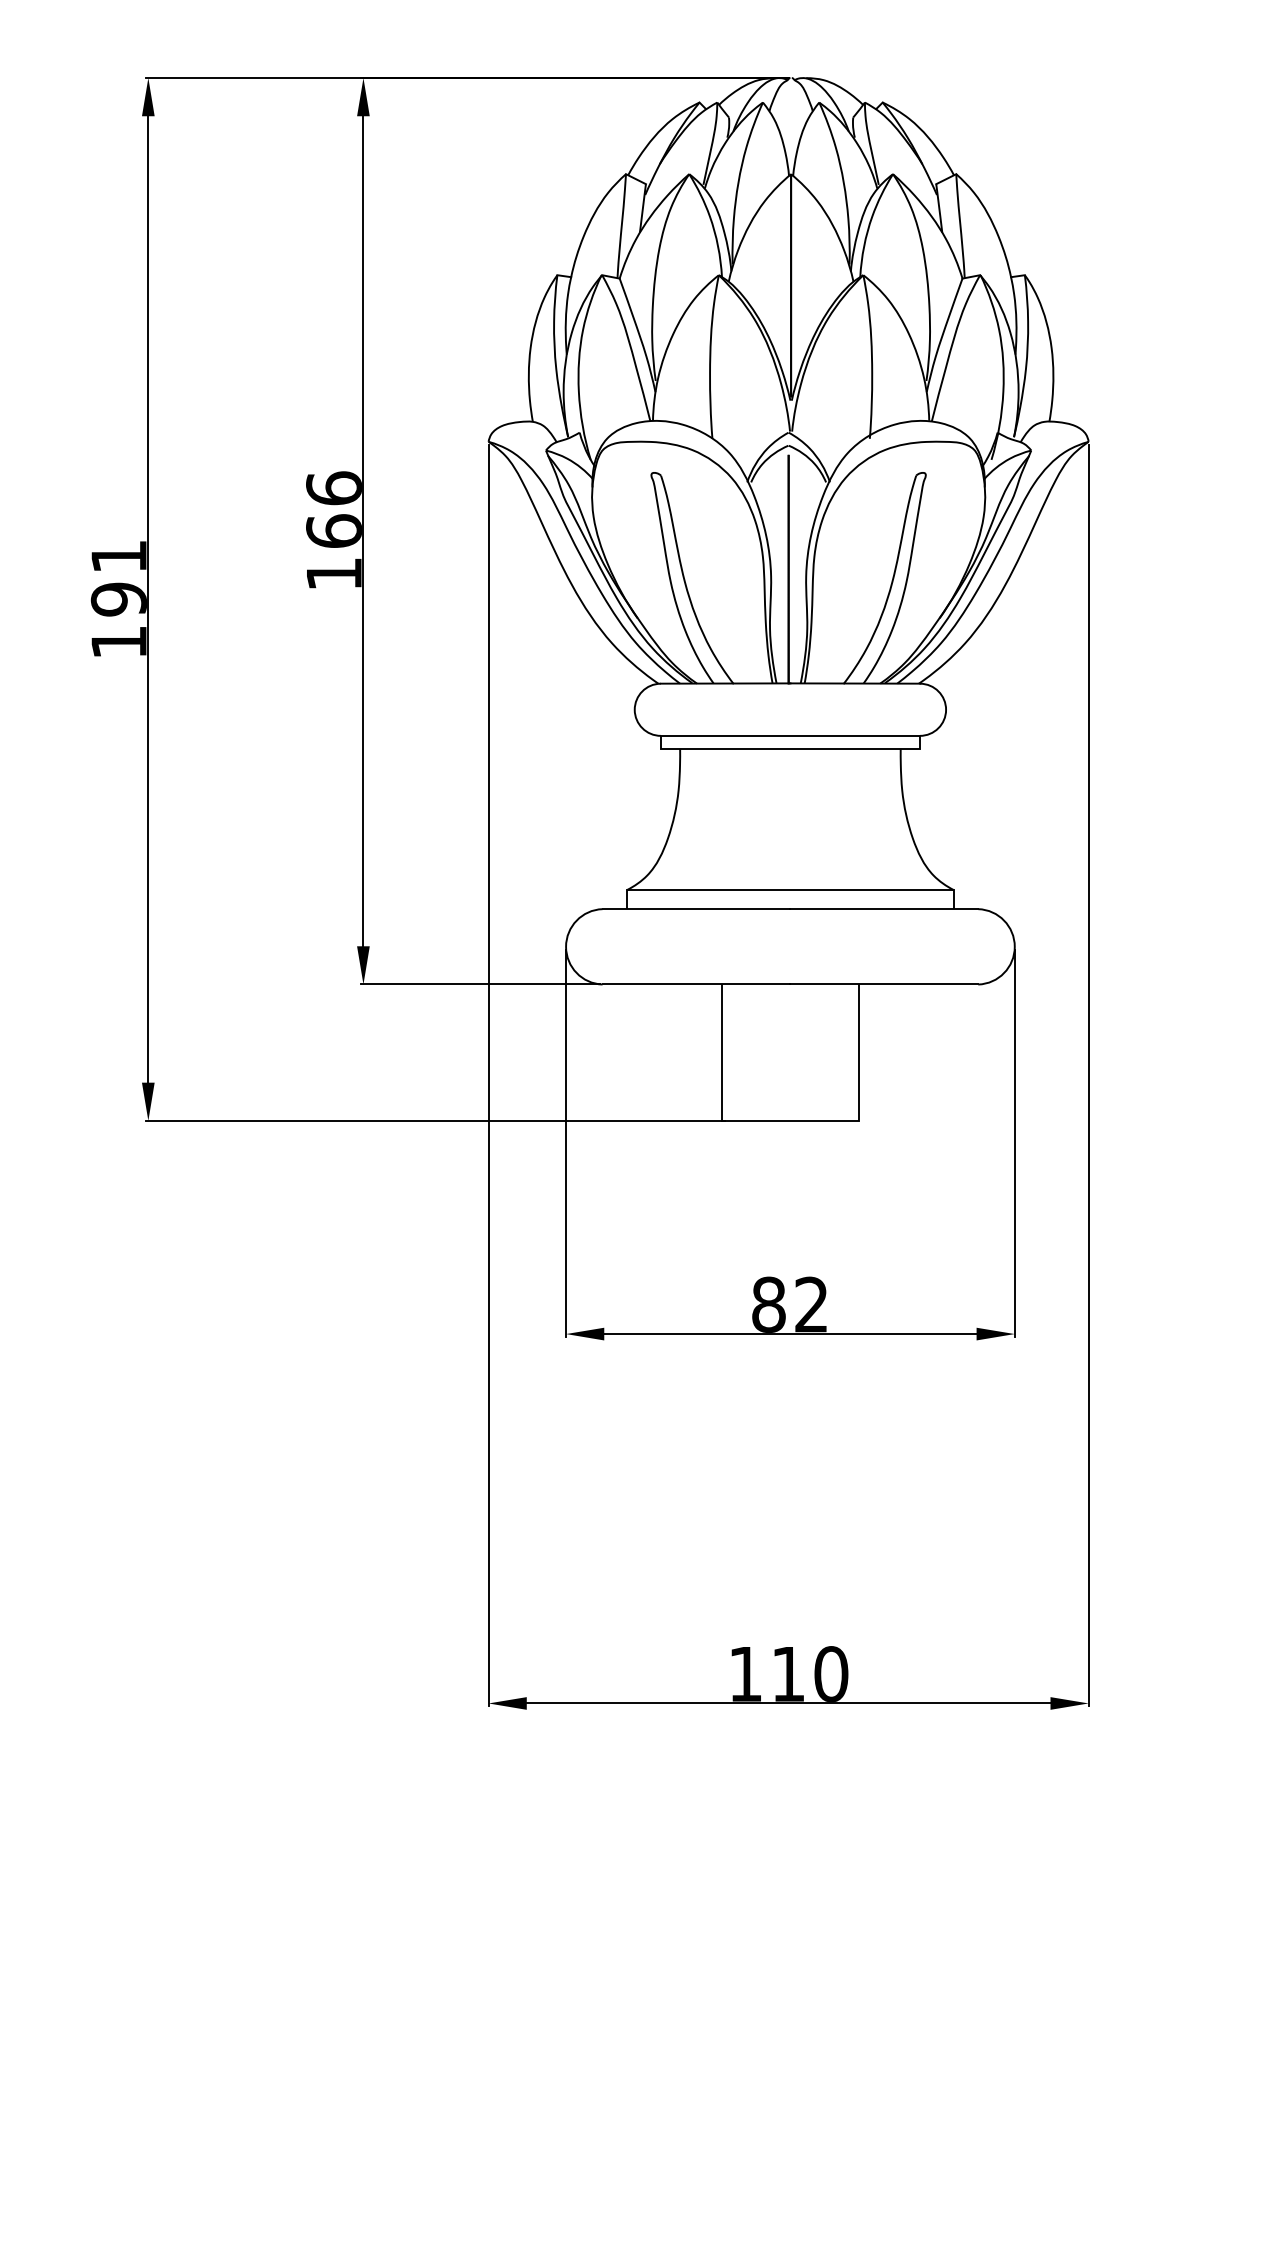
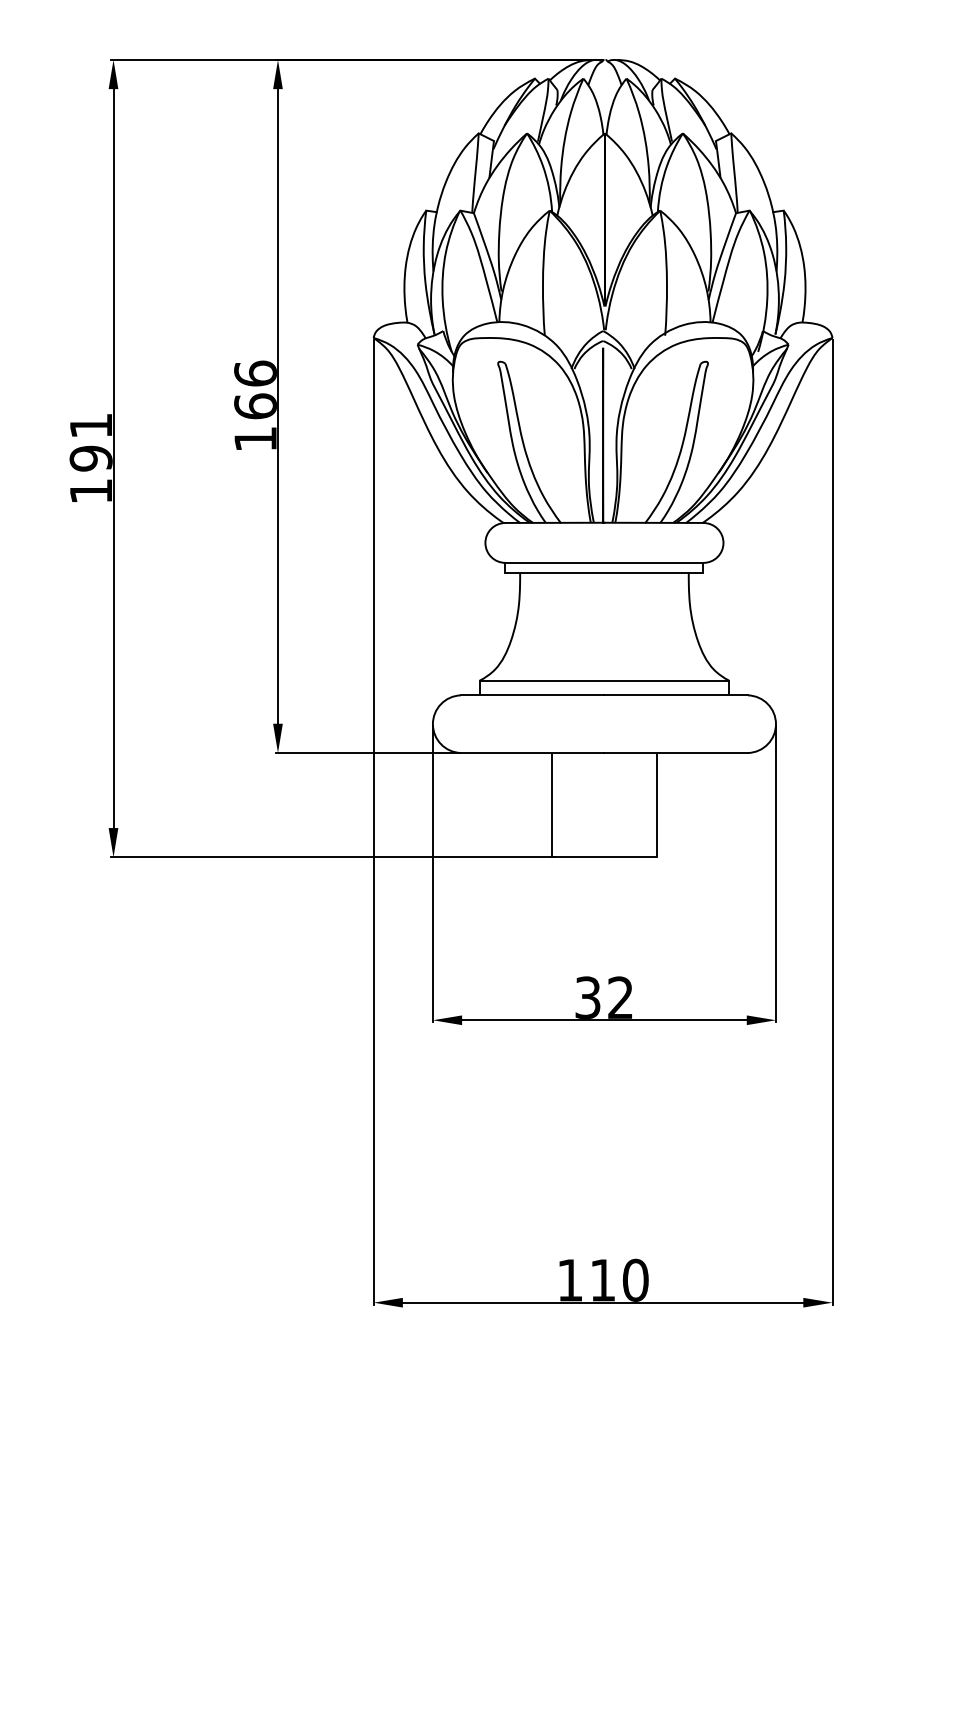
text: (768, 1304) -> (587, 997), 82 -> 32

